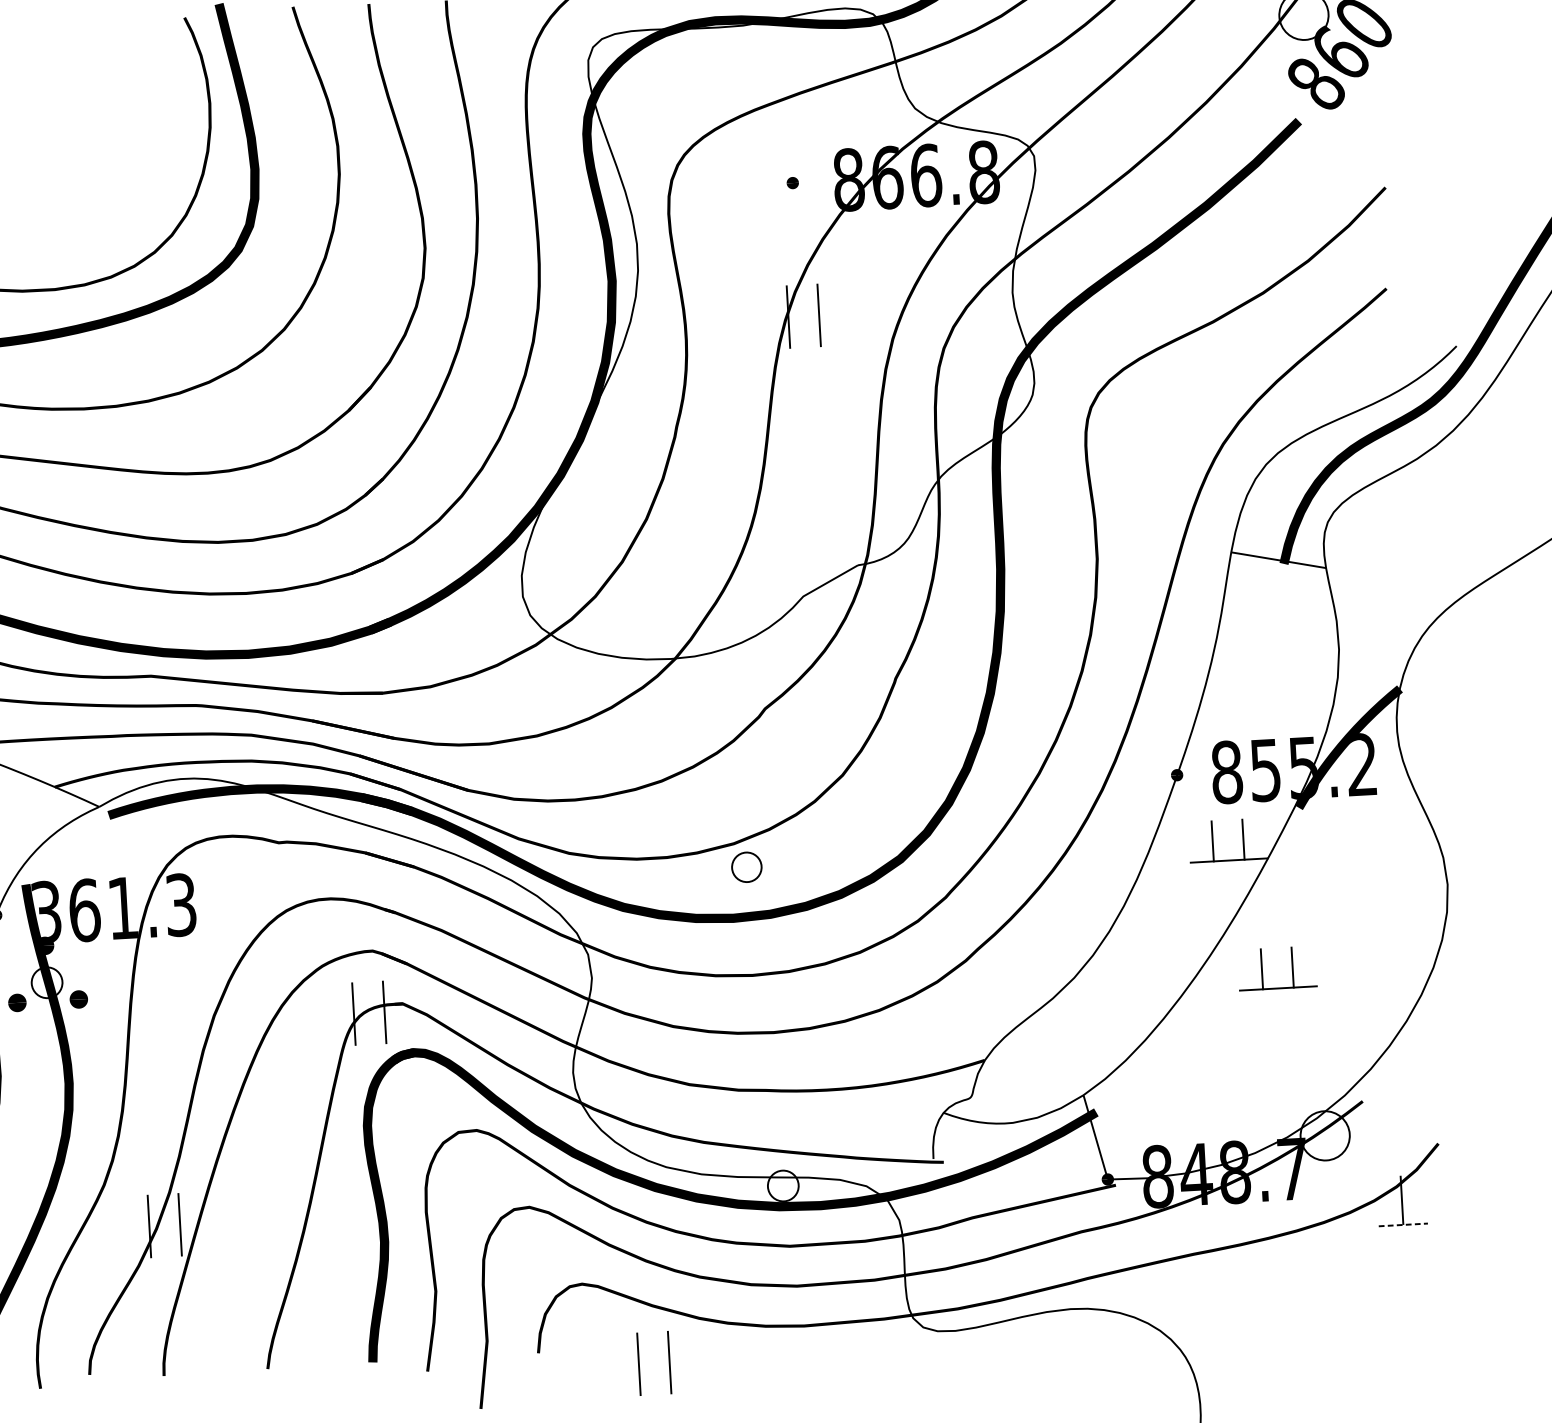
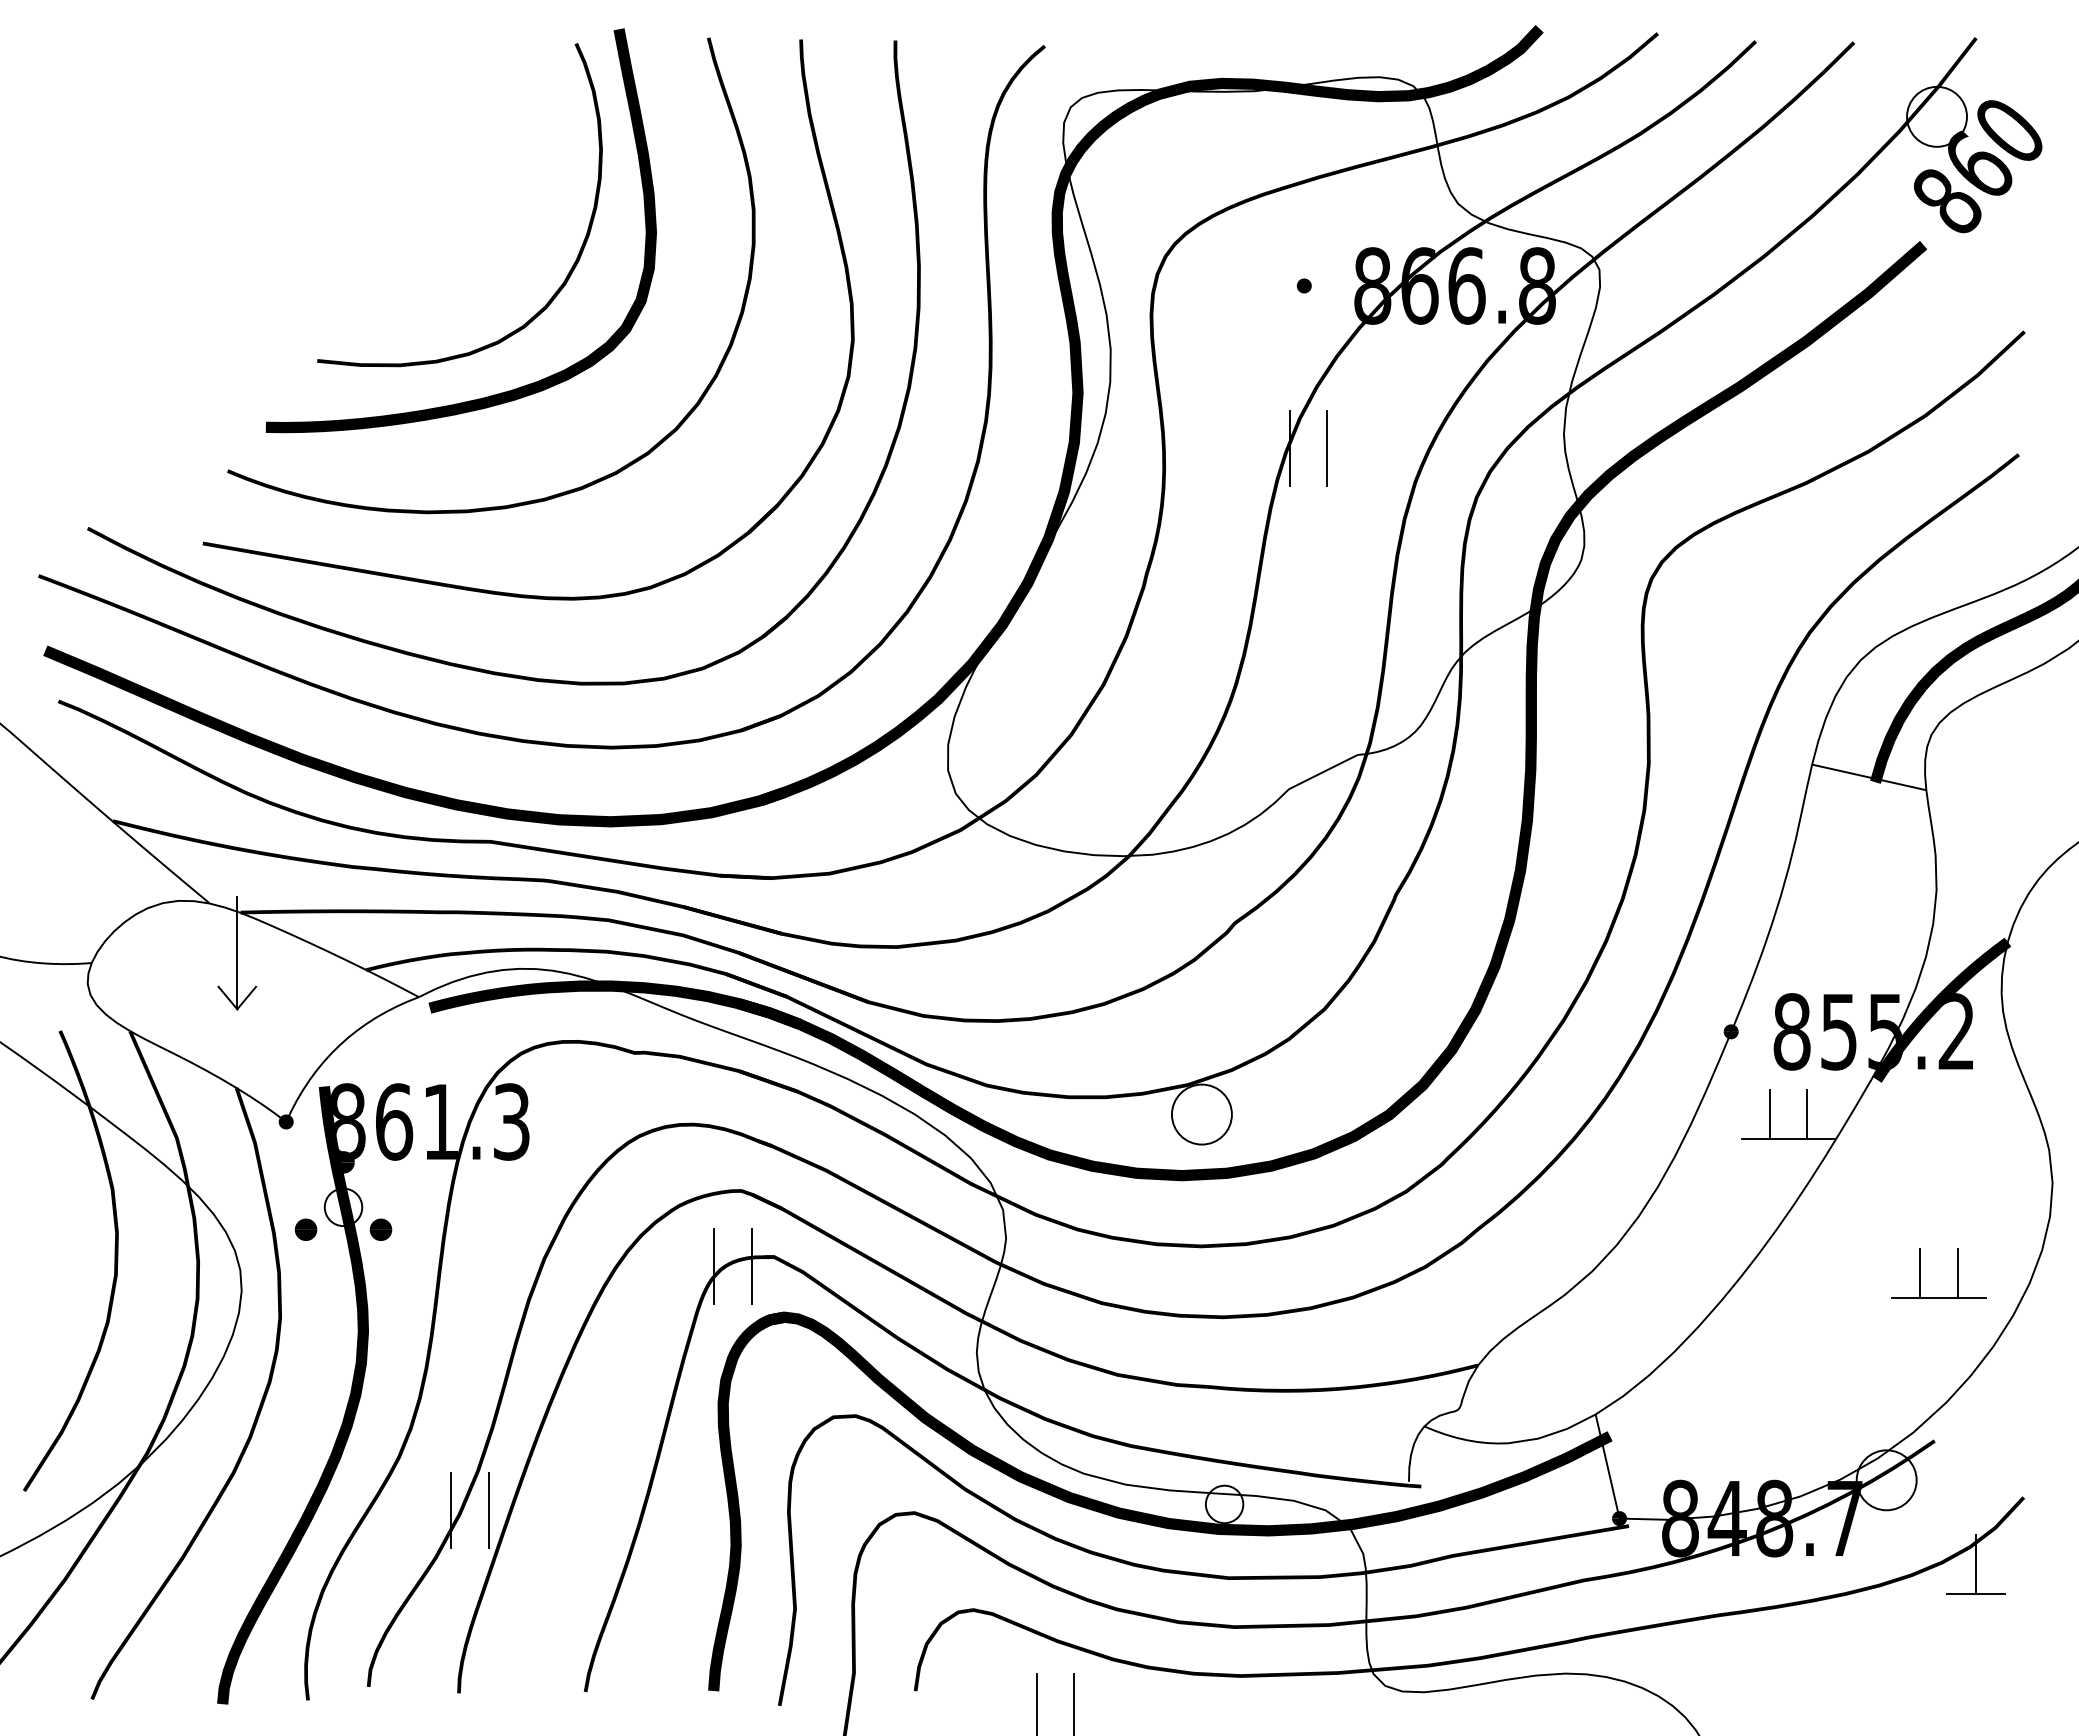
circle: (746, 867) -> (1201, 1114), size x1.67
text: (47, 912) -> (348, 1121), 361.3 -> 861.3
part: (1262, 969) -> (1920, 1273), moved
line: (1403, 1224) -> (1975, 1593), dashed -> solid

